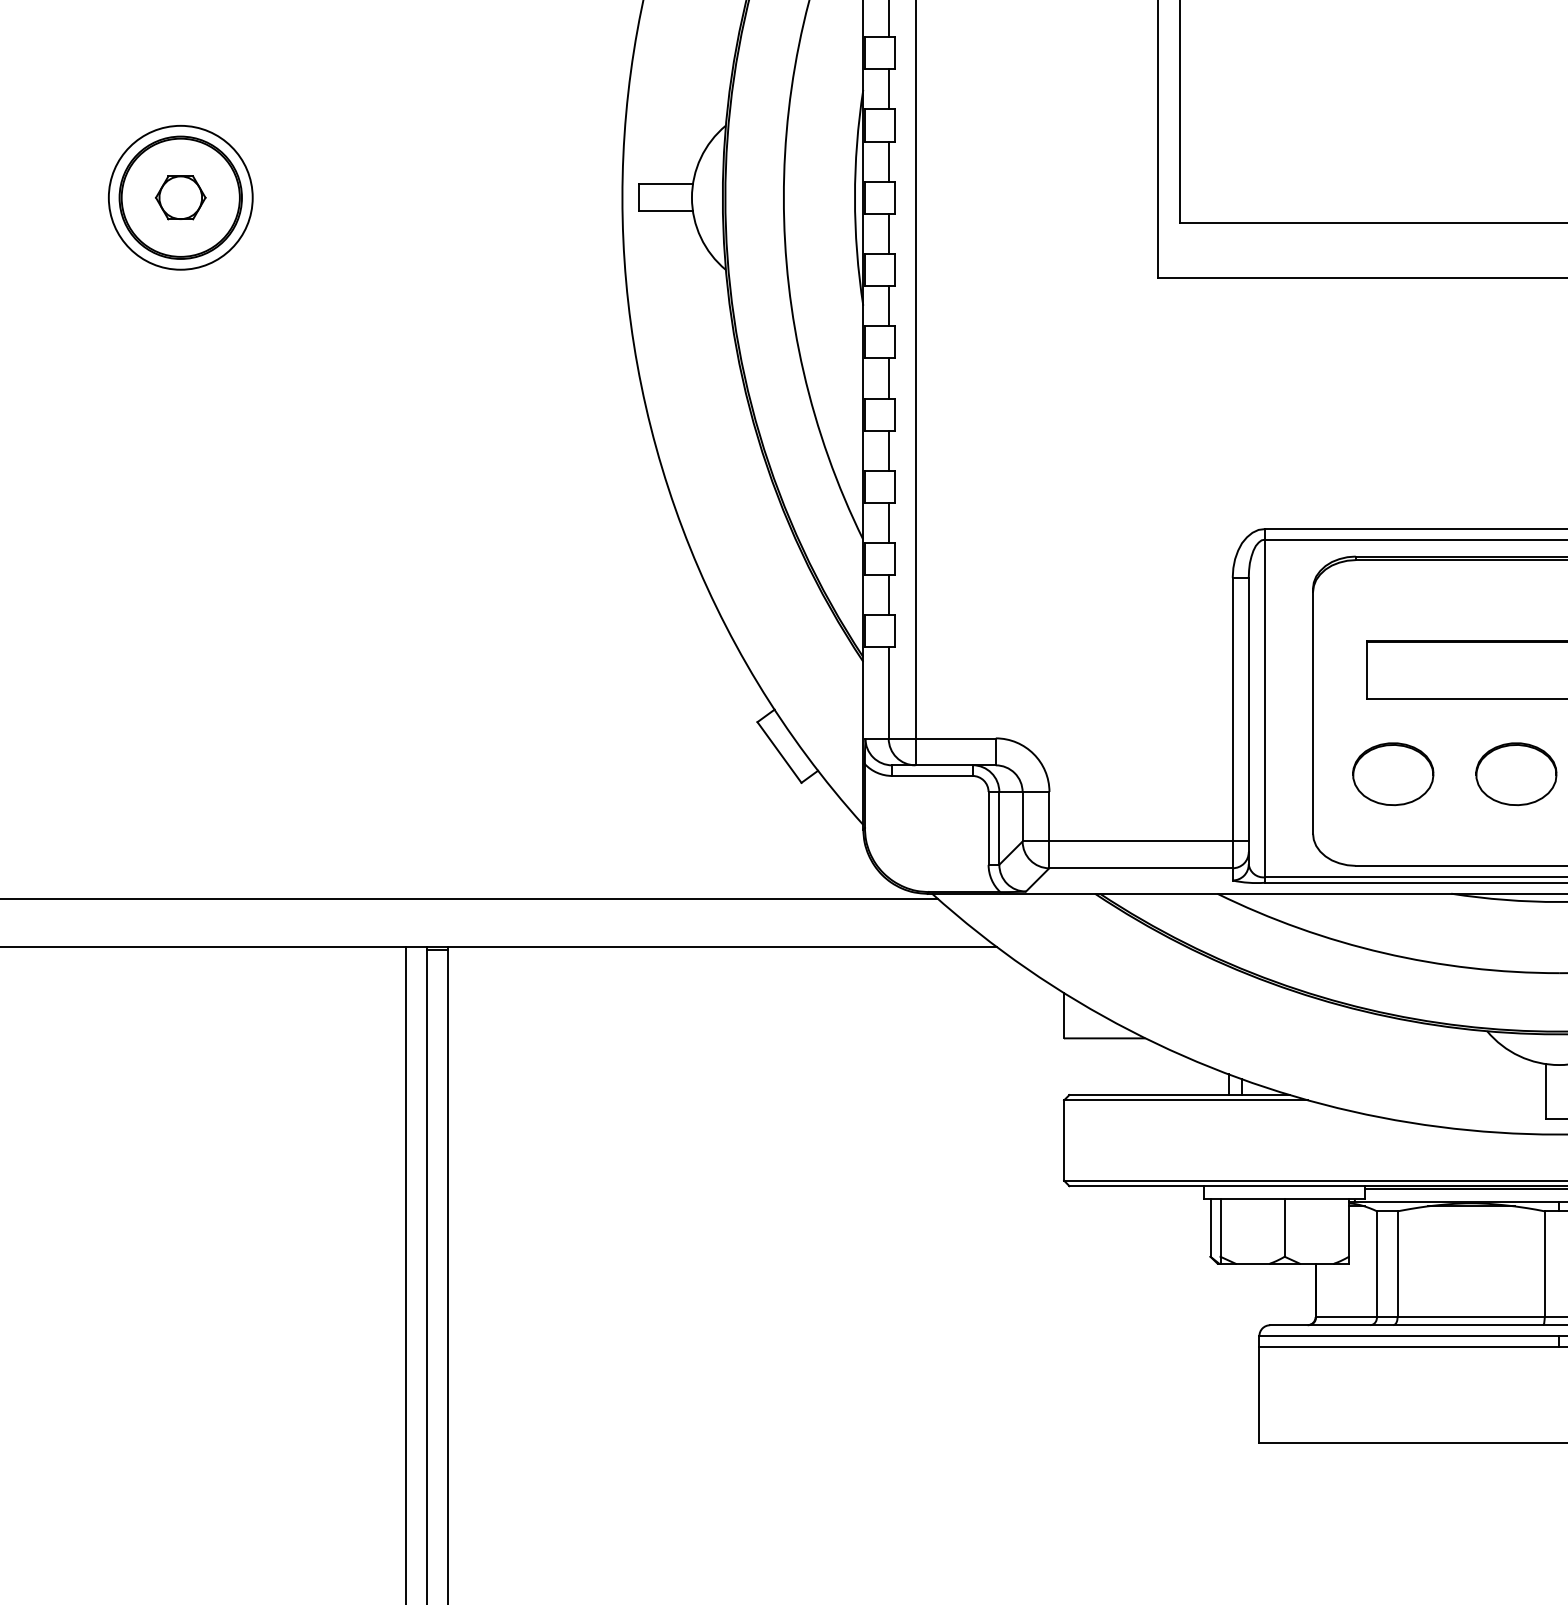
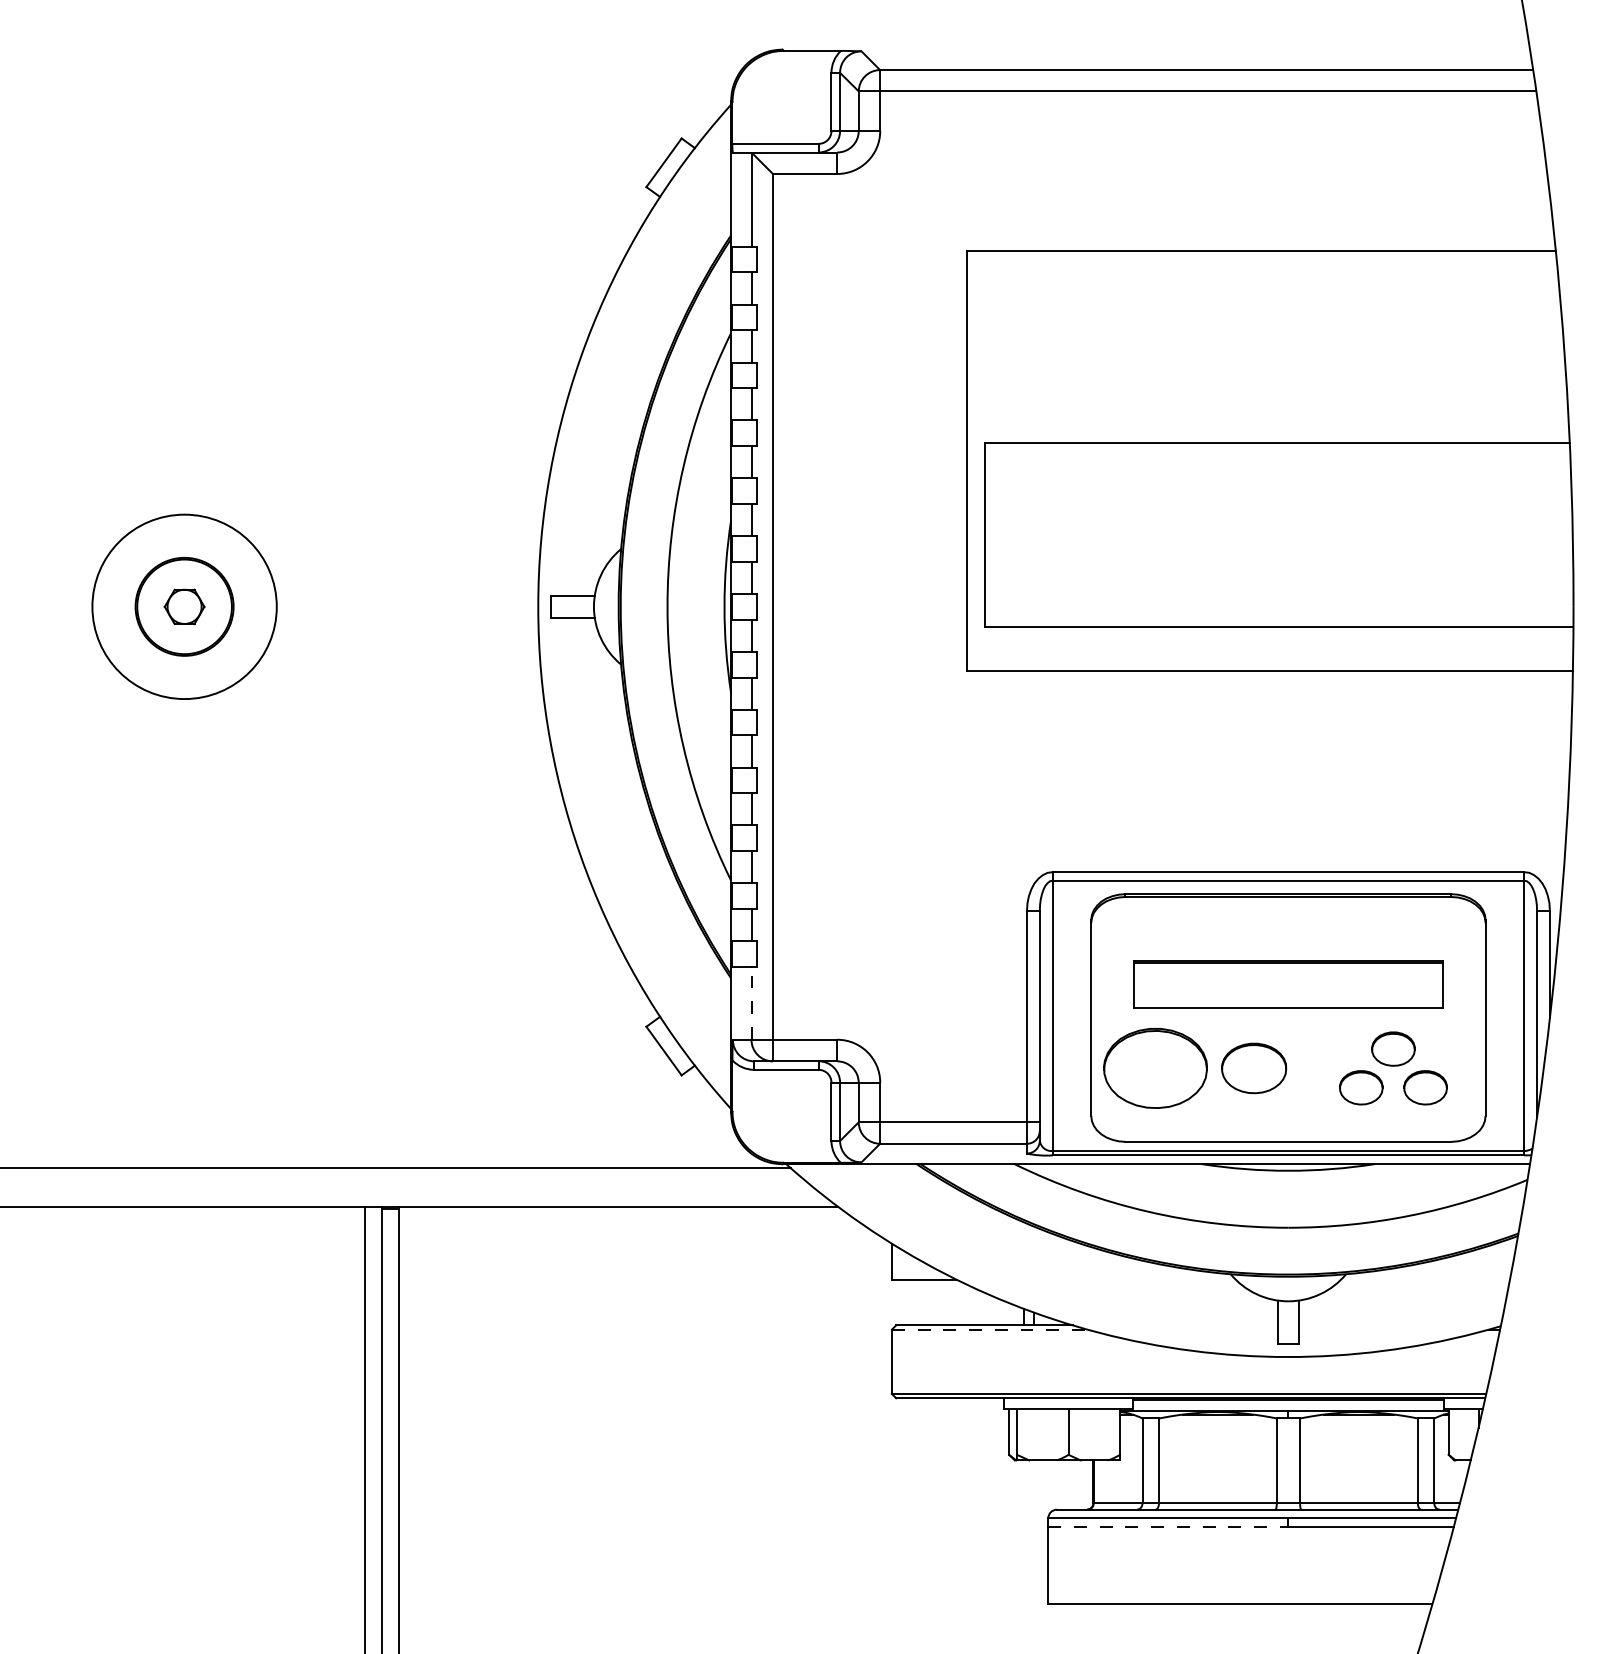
circle: (180, 197) -> (184, 606), size x1.6
line: (888, 691) -> (751, 1002), solid -> dashed
part: (1393, 774) -> (1155, 1068), size x1.6
line: (1185, 1100) -> (989, 1329), solid -> dashed
line: (1409, 1346) -> (1168, 1526), solid -> dashed

